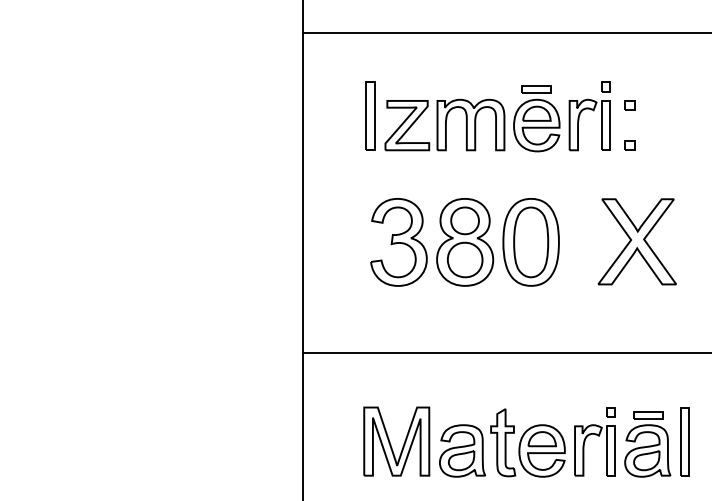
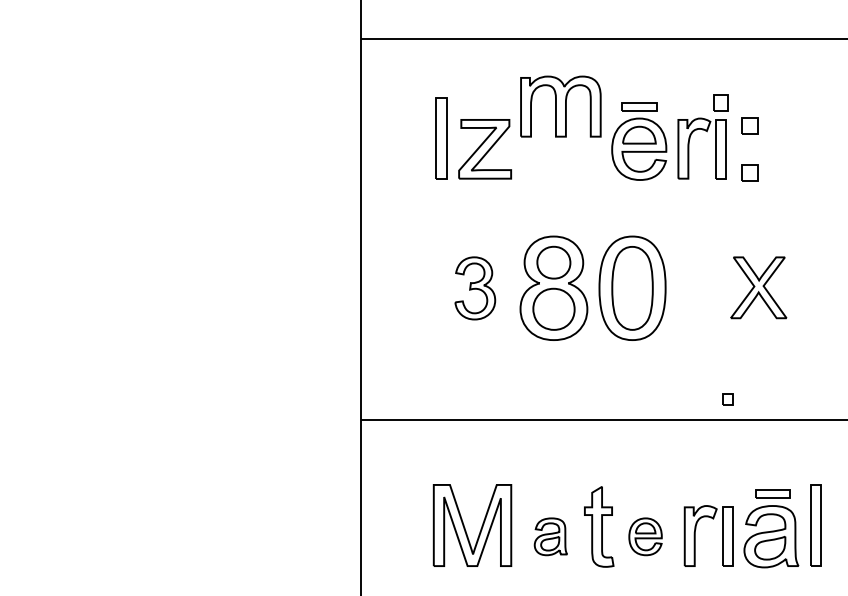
part: (605, 87) -> (720, 103), size x1.4
part: (629, 105) -> (749, 125), size x1.4
part: (470, 124) -> (560, 106), moved
part: (629, 145) -> (749, 172), size x1.4
part: (636, 241) -> (758, 287), size x0.6
part: (399, 242) -> (475, 288), size x0.6
part: (610, 412) -> (727, 399), moved
part: (462, 450) -> (550, 536), size x0.6
part: (542, 450) -> (645, 536), size x0.6

